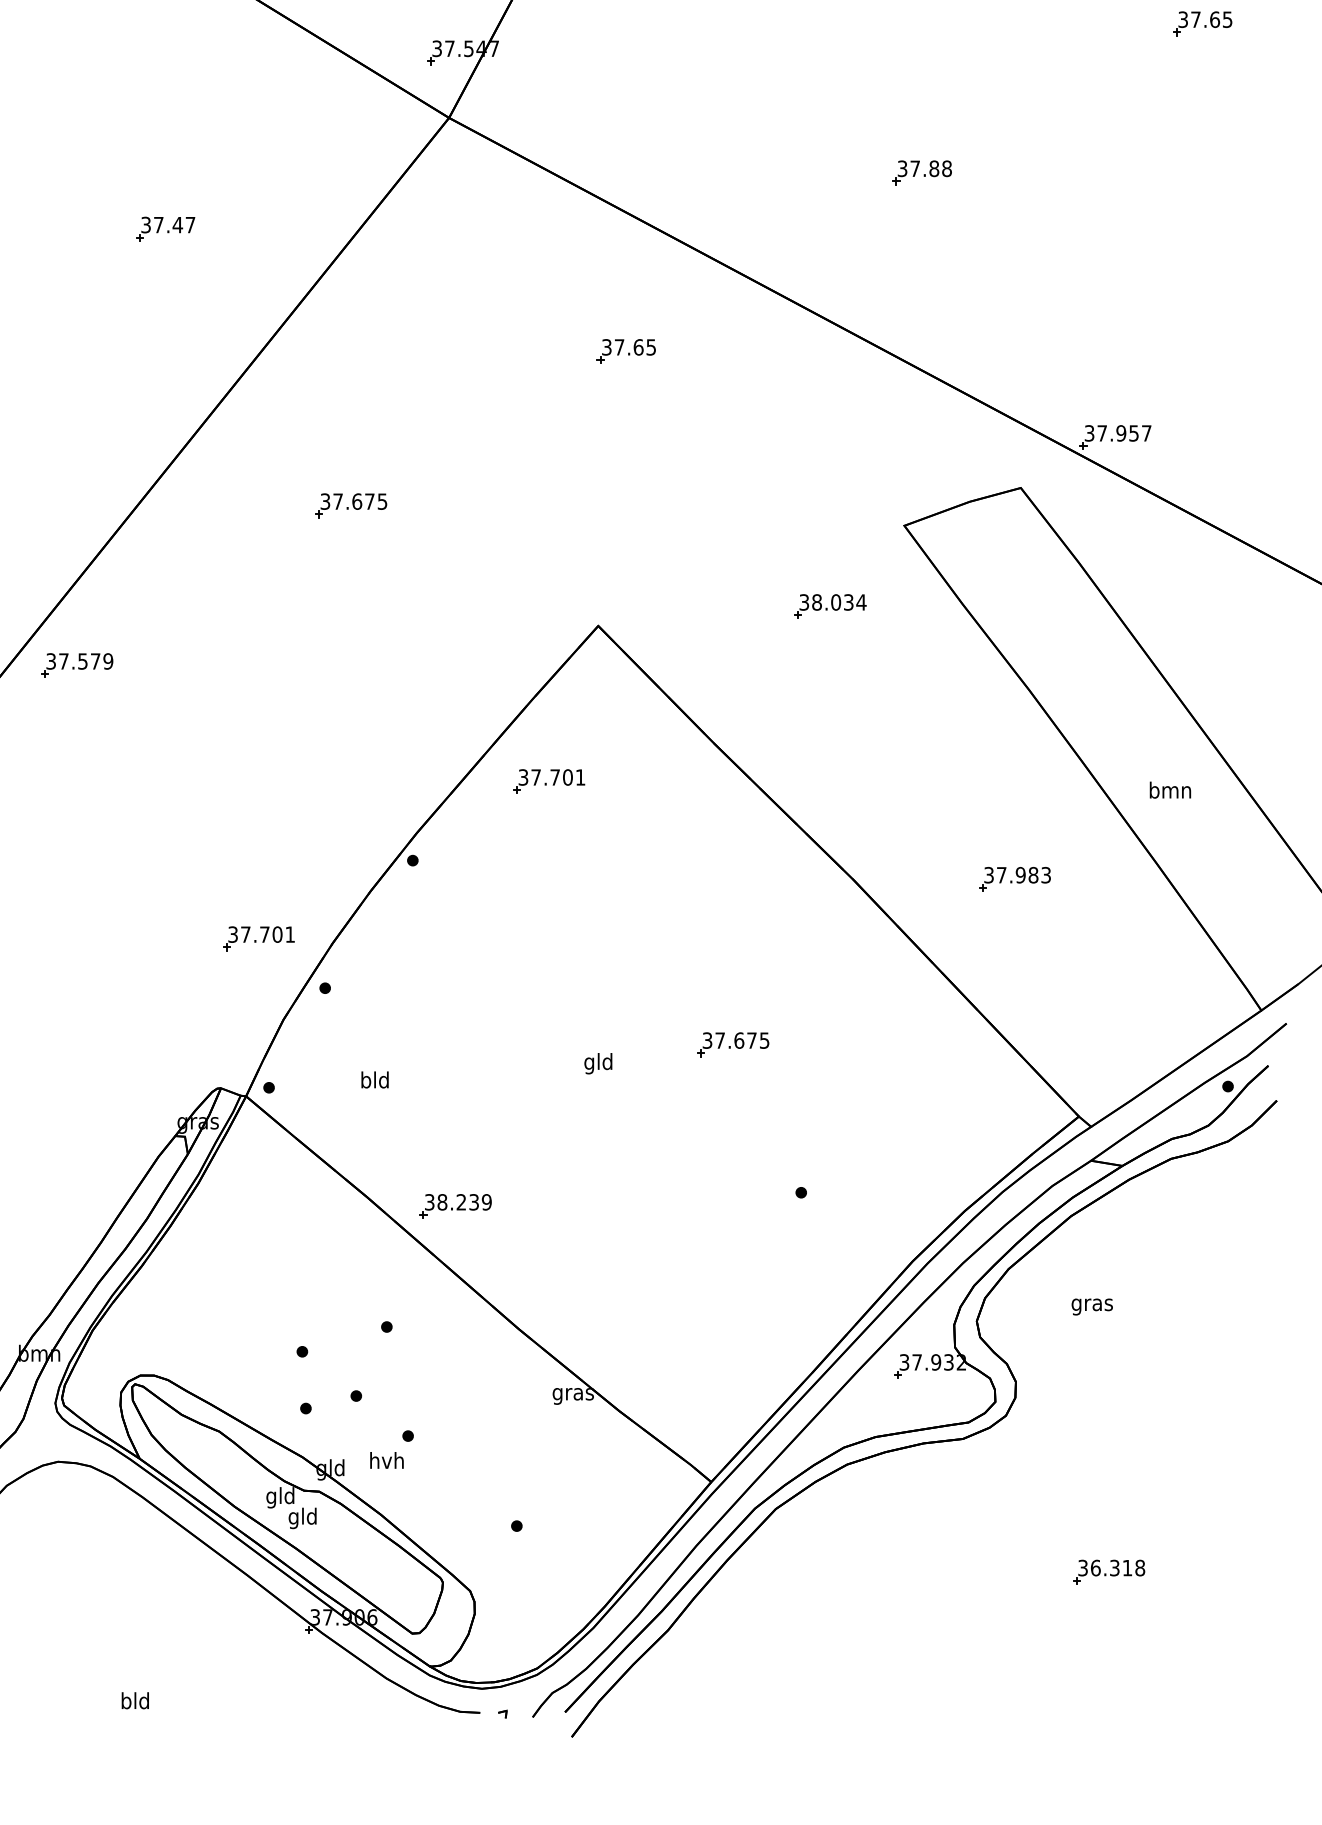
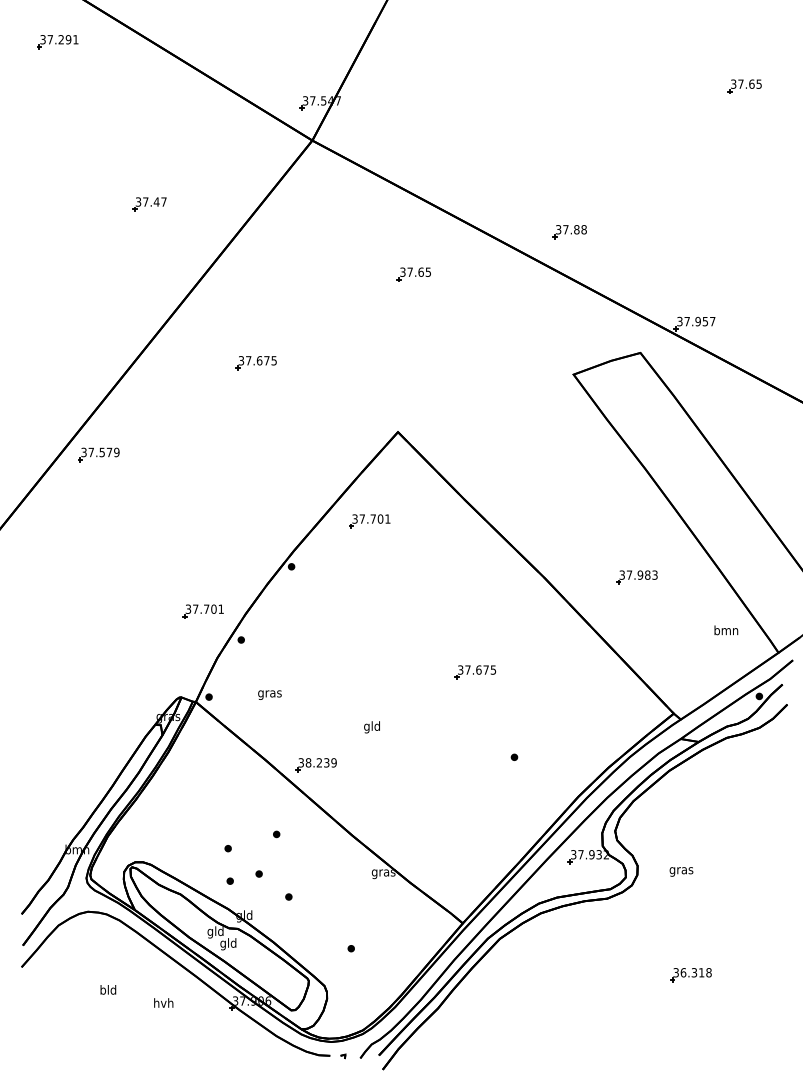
part: (921, 173) -> (569, 232), moved
part: (829, 605) -> (530, 420), removed
text: (1170, 790) -> (726, 630), moved
text: (597, 1064) -> (371, 727), moved
text: (374, 1081) -> (269, 693), bld -> gras
text: (1092, 1306) -> (681, 871), moved
text: (386, 1459) -> (163, 1002), moved
text: (135, 1700) -> (108, 989), moved

